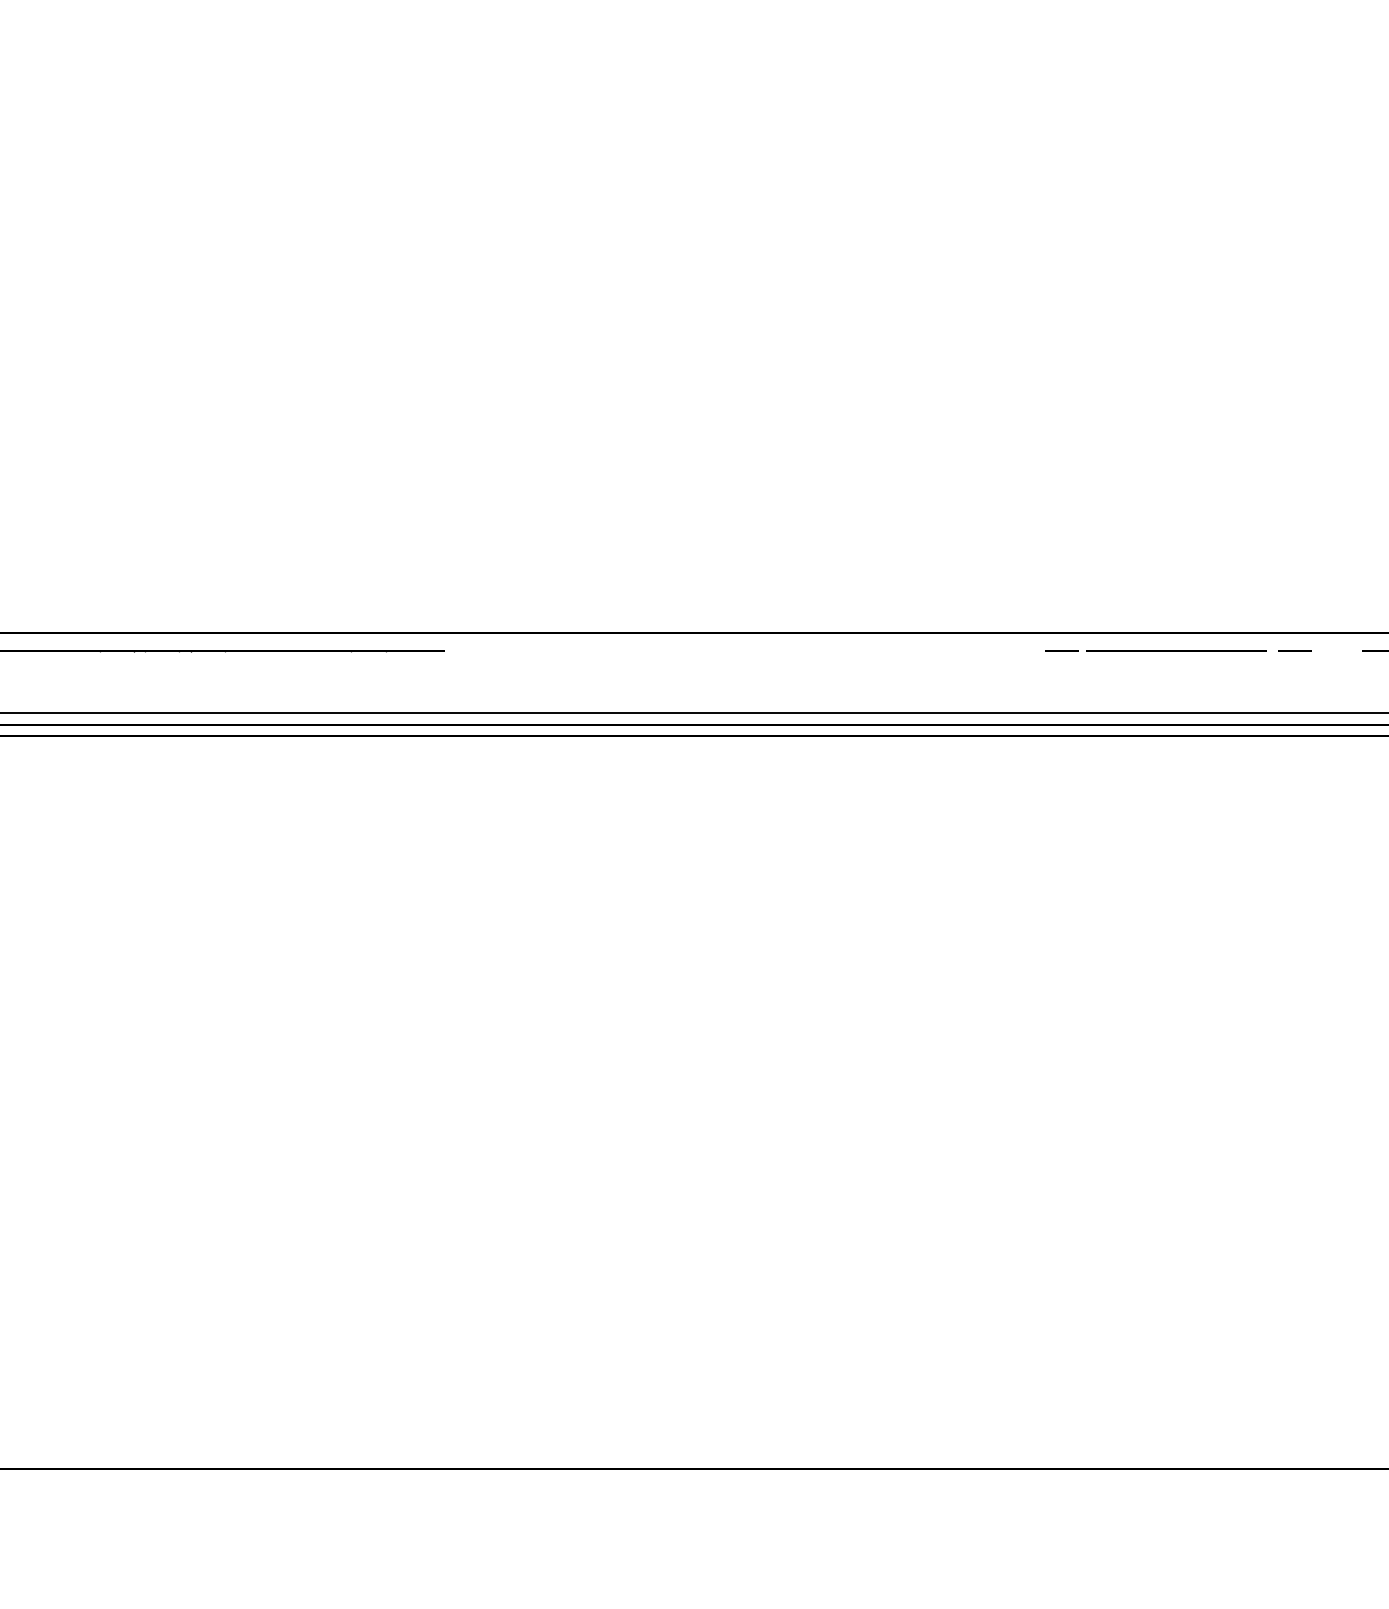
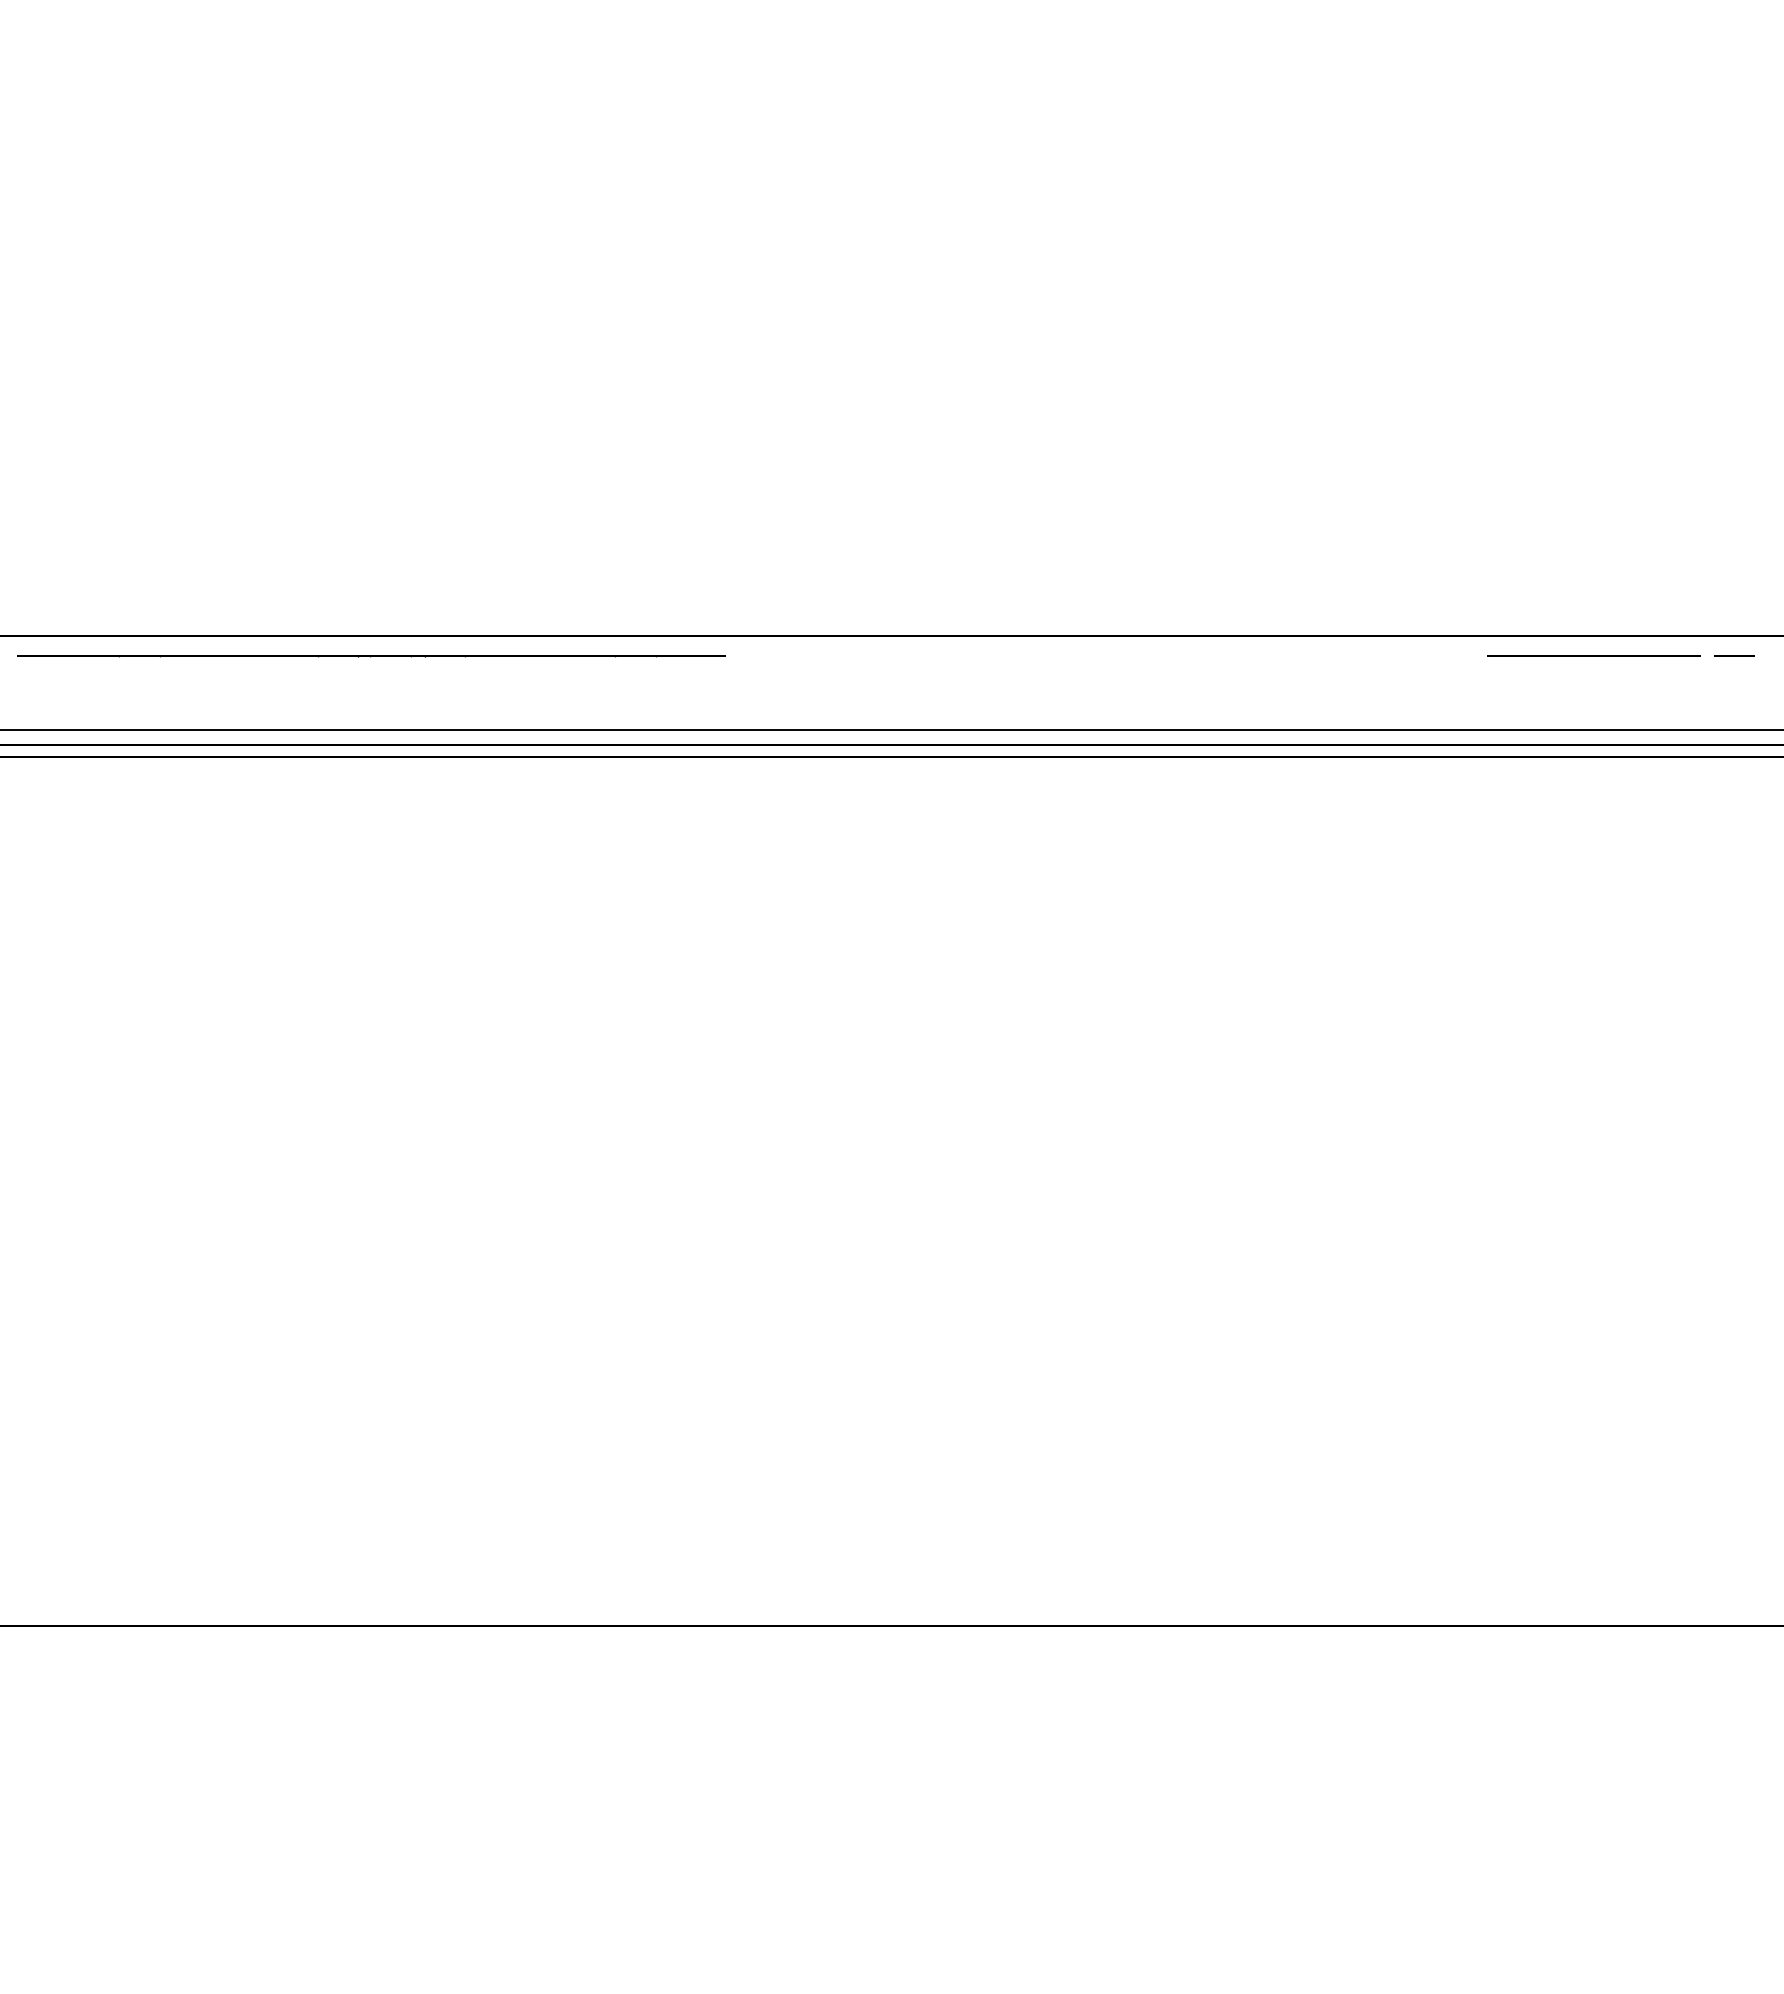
line: (1061, 650) -> (1457, 655), removed

